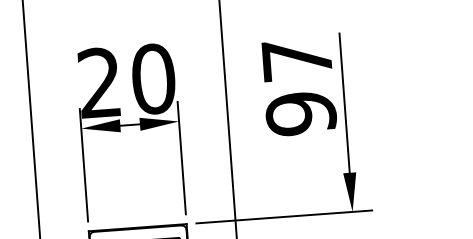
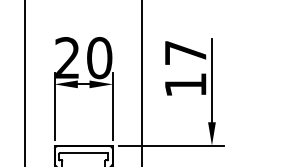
text: (300, 112) -> (185, 84), 97 -> 17

